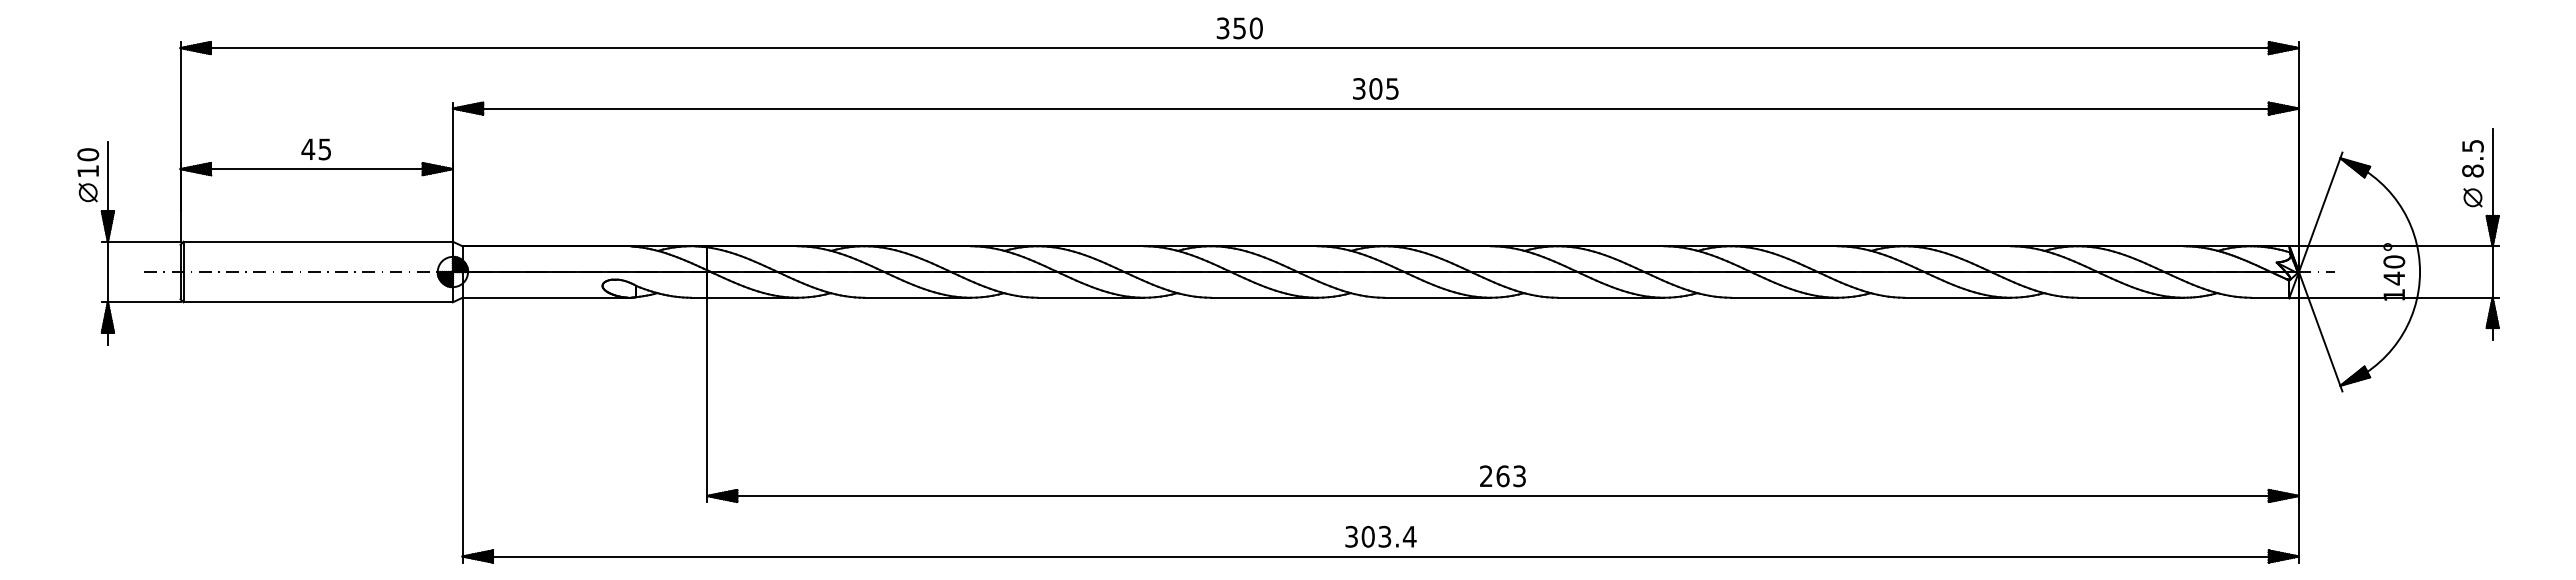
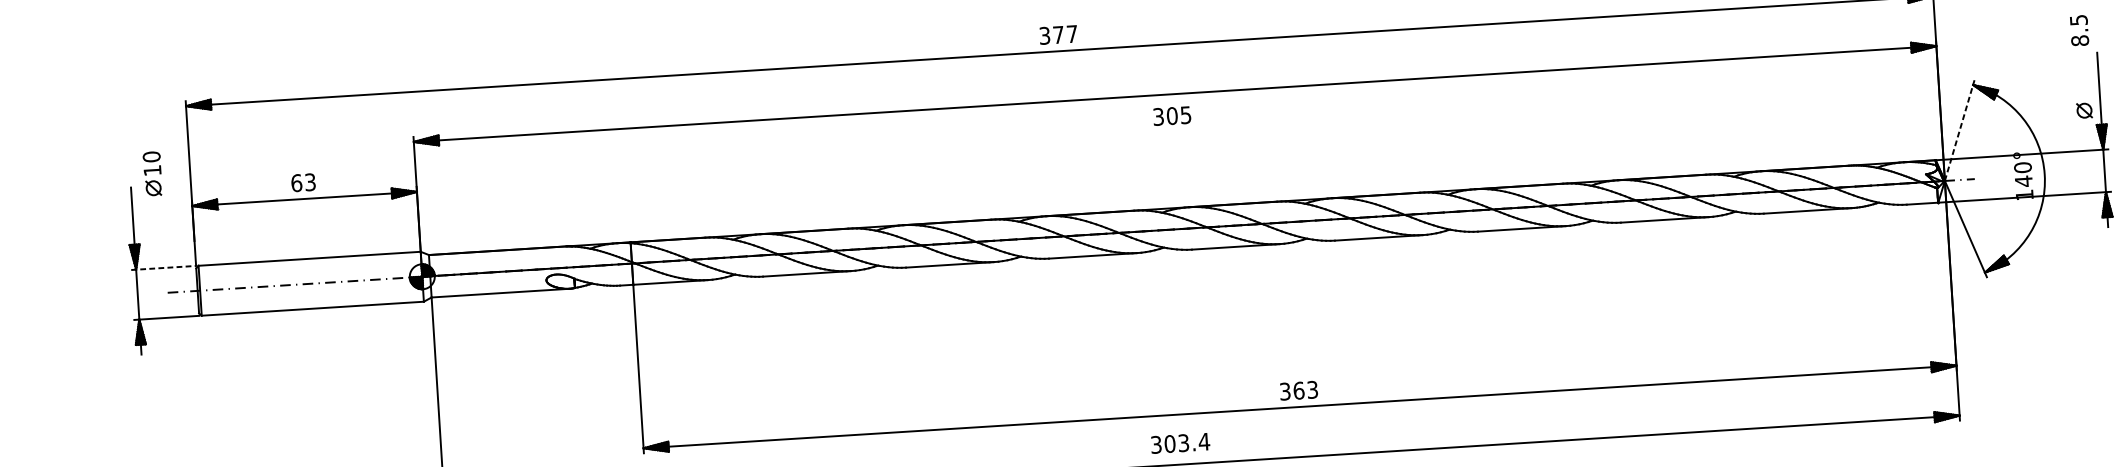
text: (1247, 28) -> (1065, 34), 350 -> 377
text: (1375, 88) -> (1171, 115), moved
text: (316, 149) -> (303, 182), 45 -> 63
text: (2472, 158) -> (2079, 30), moved
part: (88, 175) -> (153, 174), moved
line: (2320, 212) -> (1959, 130), solid -> dashed
line: (141, 241) -> (163, 267), solid -> dashed
text: (1486, 476) -> (1285, 391), 263 -> 363
text: (1380, 536) -> (1180, 443), moved

